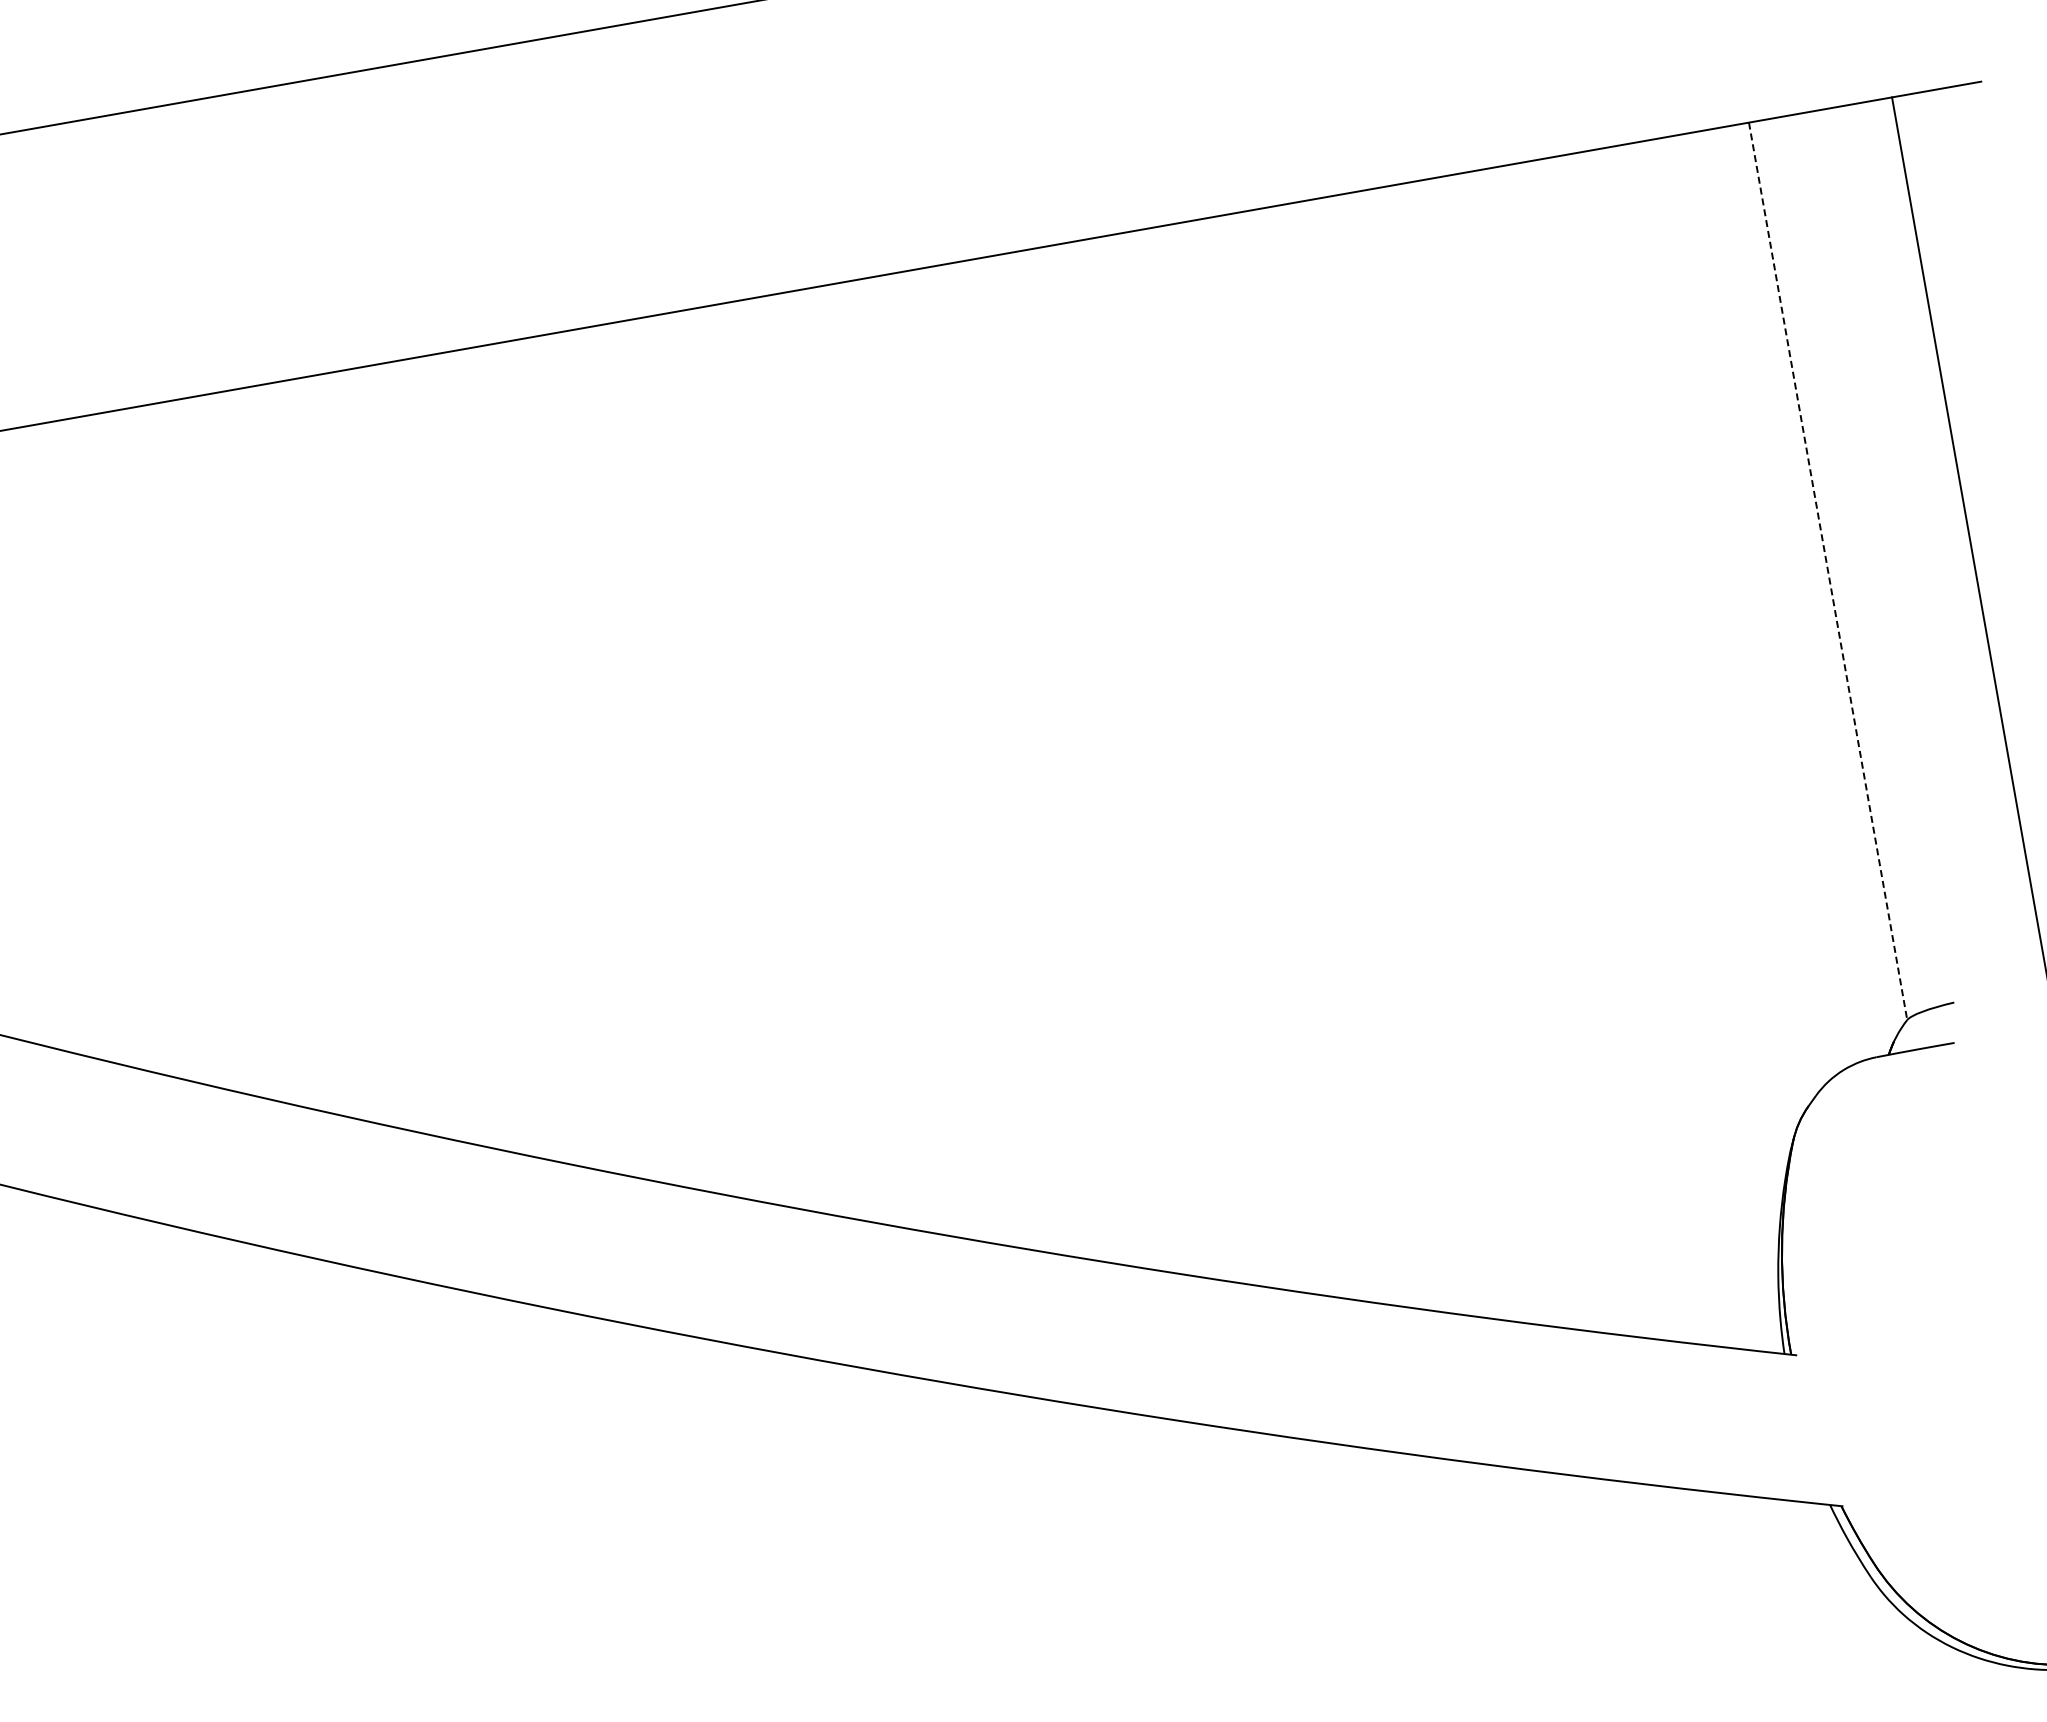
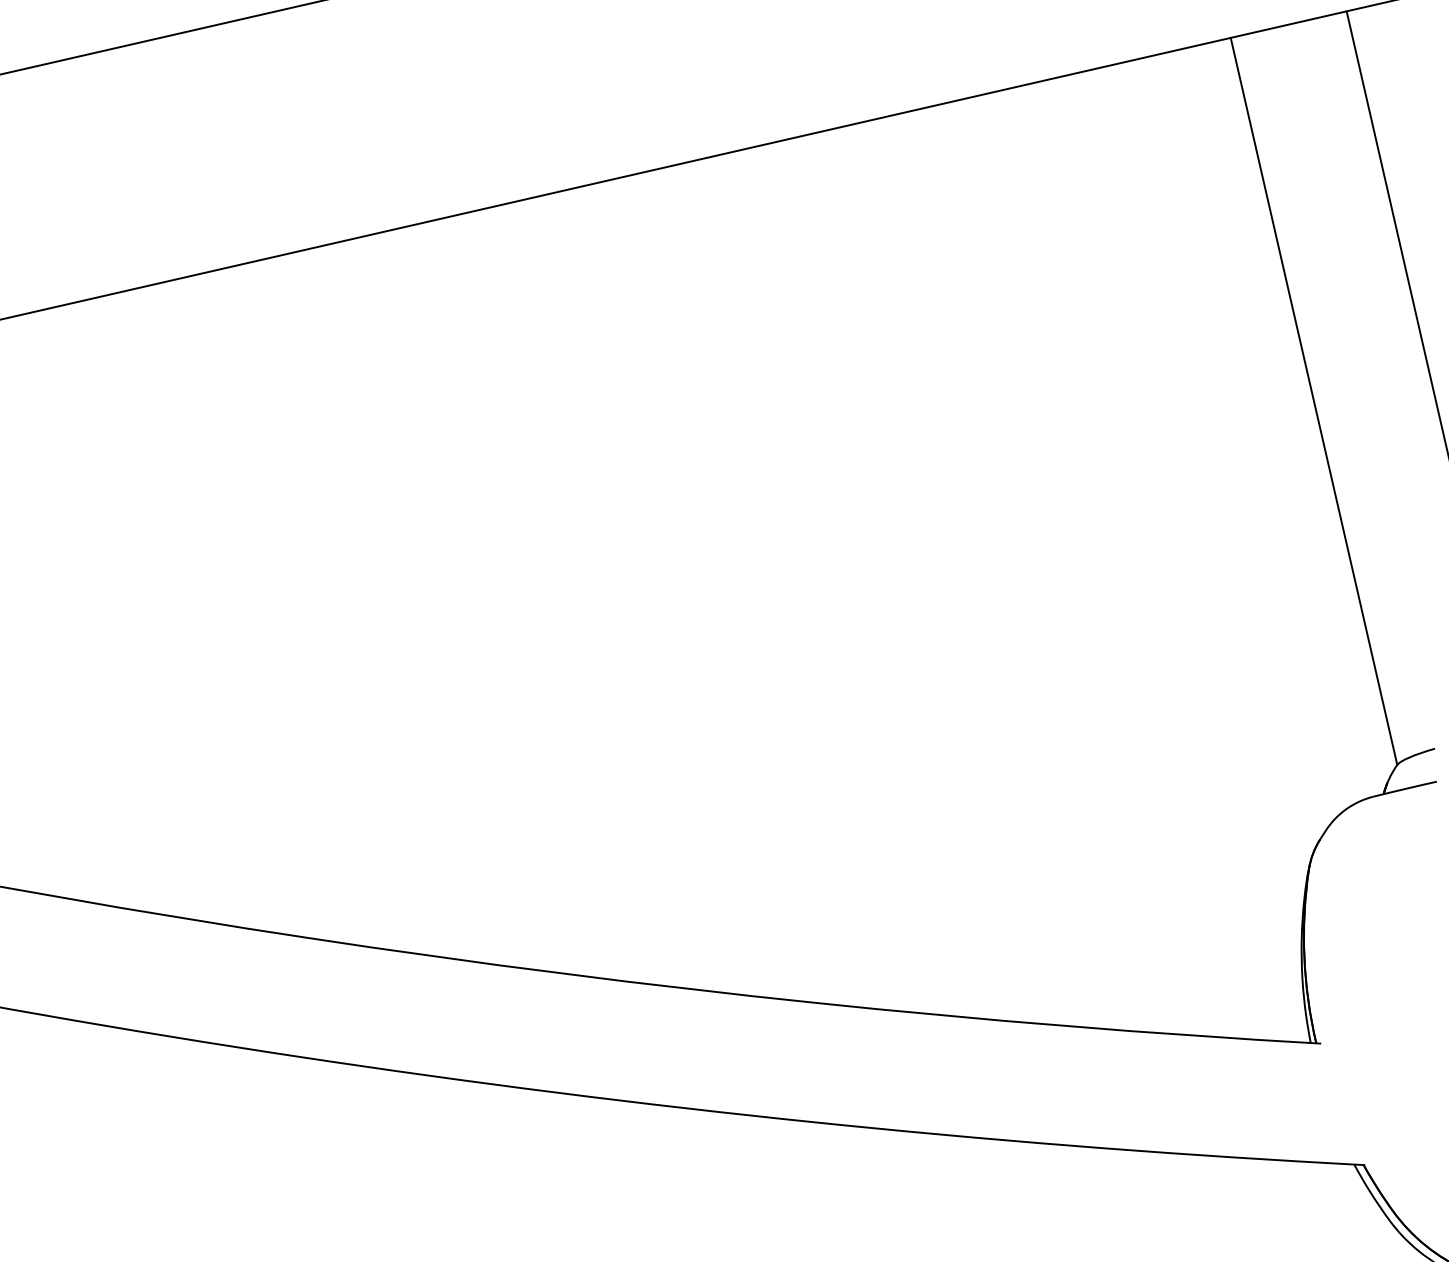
line: (1828, 571) -> (1314, 401), dashed -> solid

